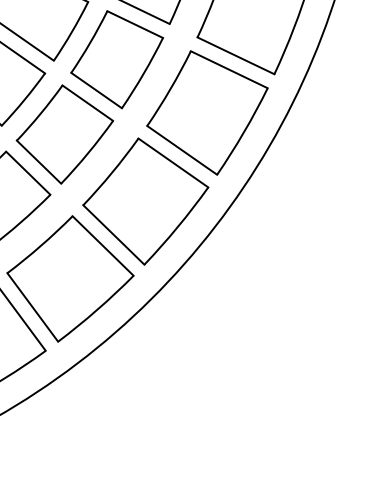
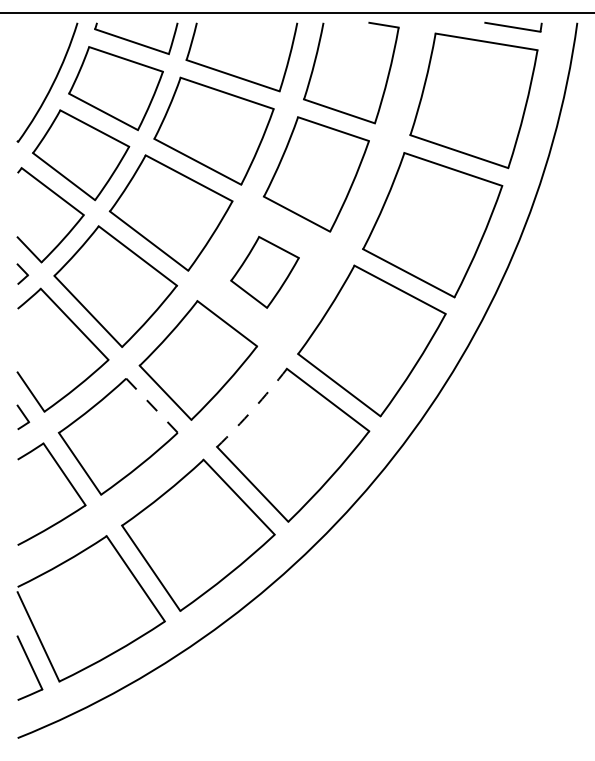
part: (116, 59) -> (264, 272), size x0.6
line: (28, 173) -> (152, 406), solid -> dashed
arc: (112, 173) -> (253, 409), solid -> dashed

